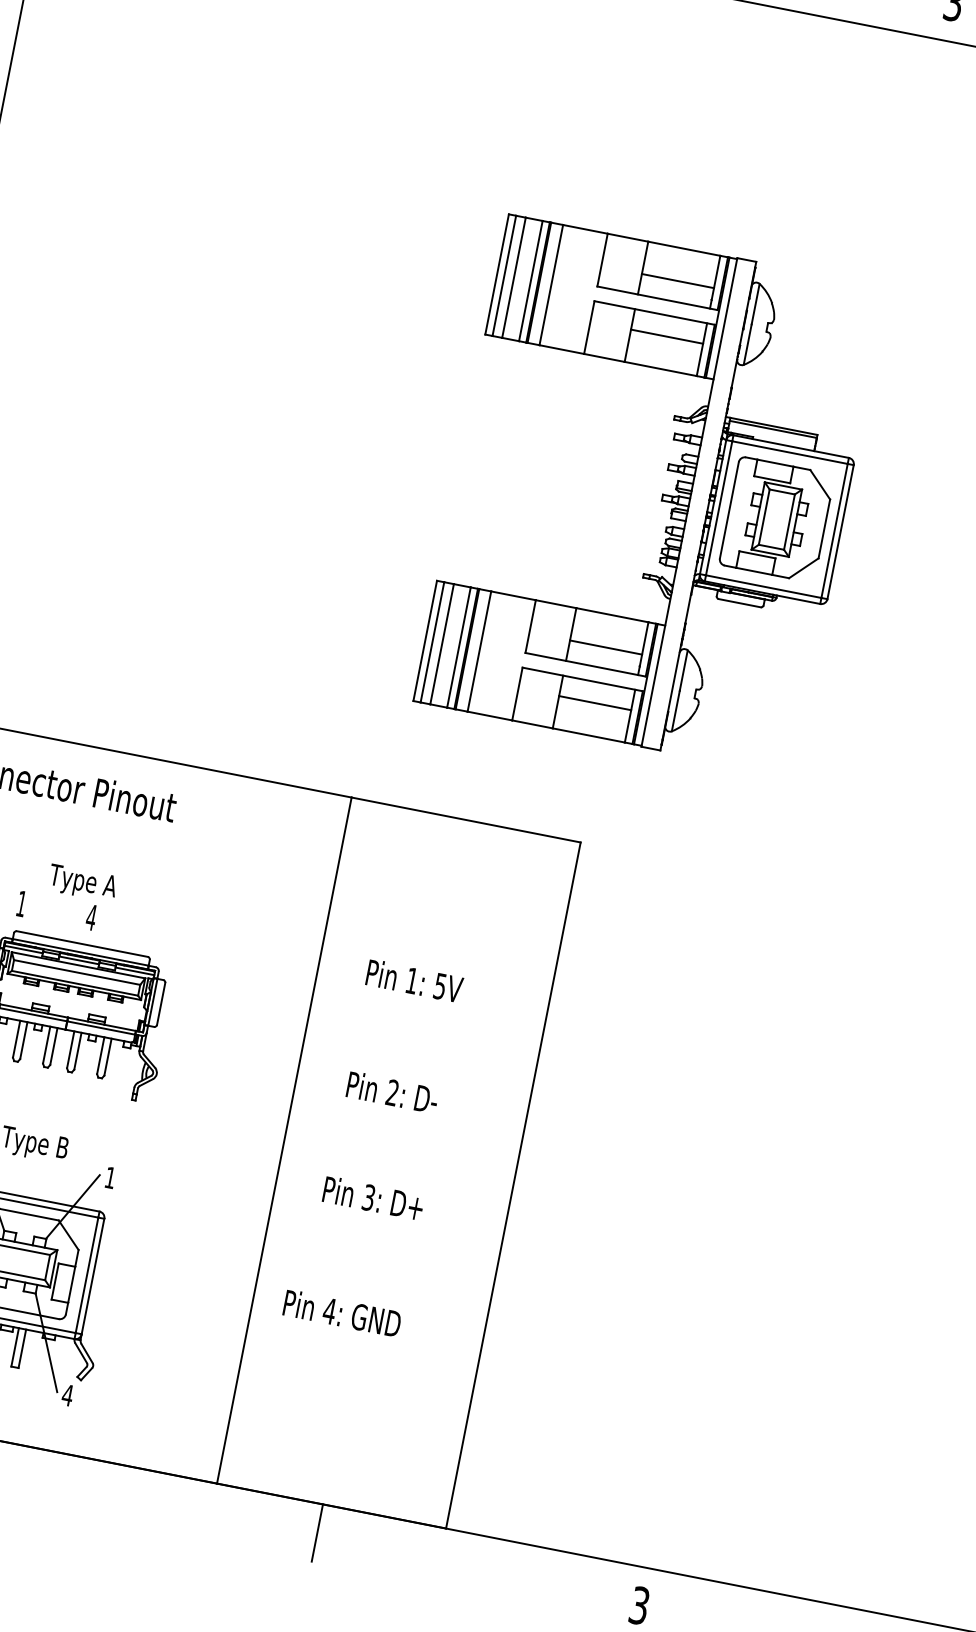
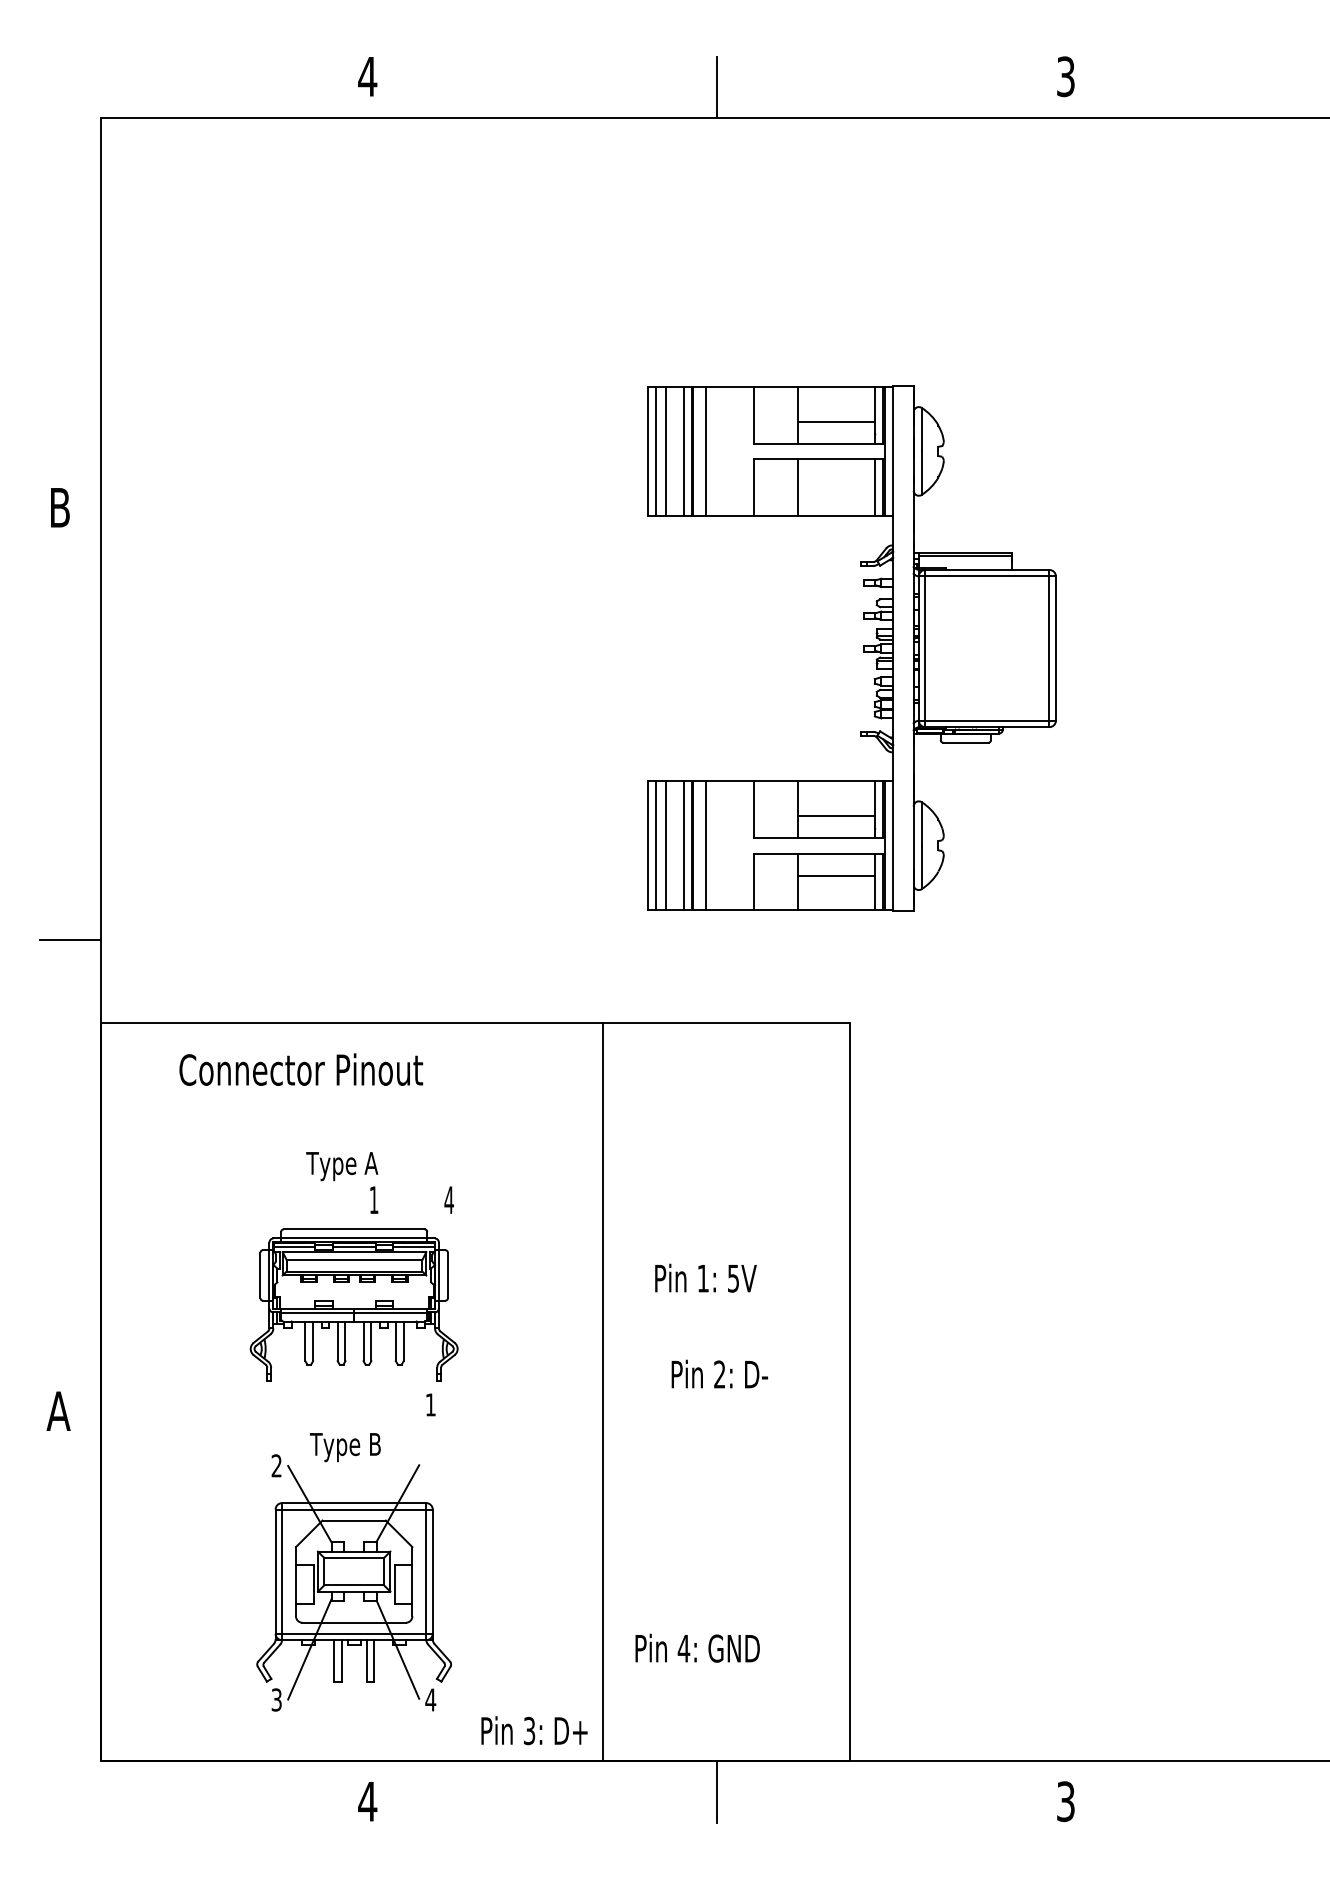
line: (667, 336) -> (836, 481), removed
part: (776, 519) -> (987, 648), removed
text: (56, 910) -> (411, 1199), moved
text: (414, 980) -> (705, 1277), moved
text: (392, 1091) -> (719, 1373), moved
text: (110, 1177) -> (430, 1404), moved
text: (373, 1198) -> (534, 1730), moved
text: (342, 1312) -> (697, 1647), moved

